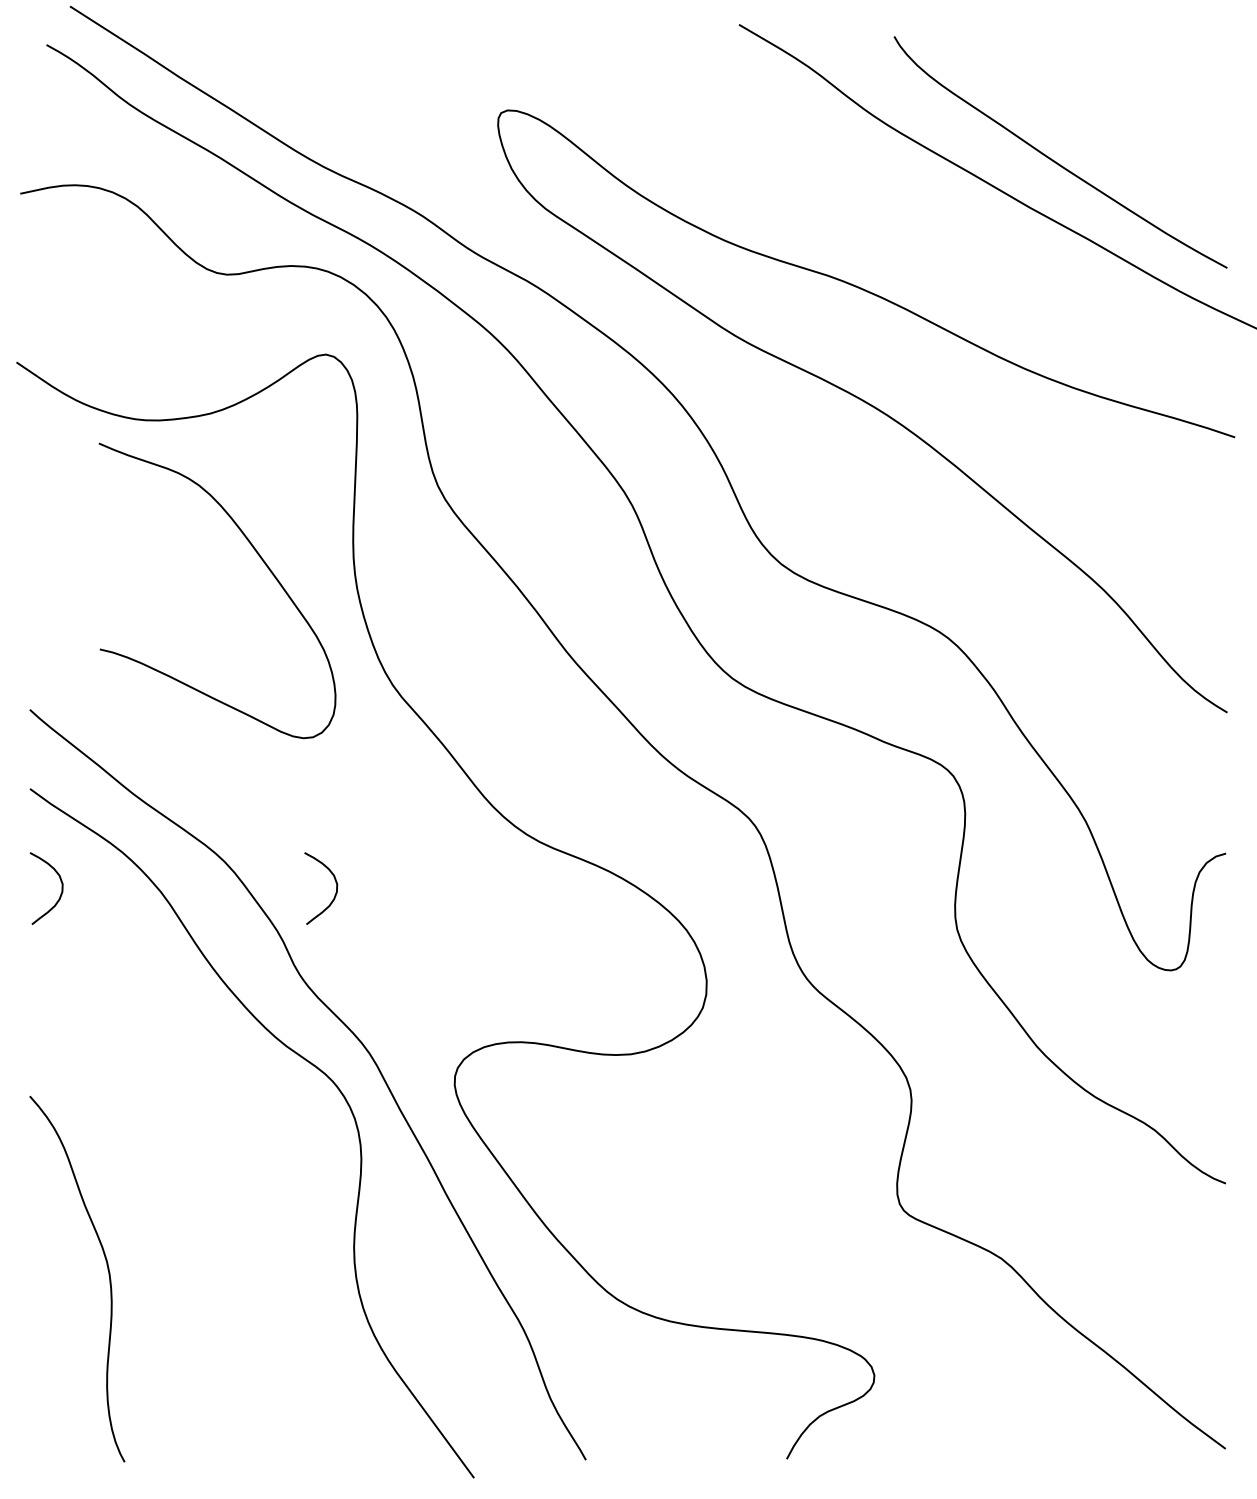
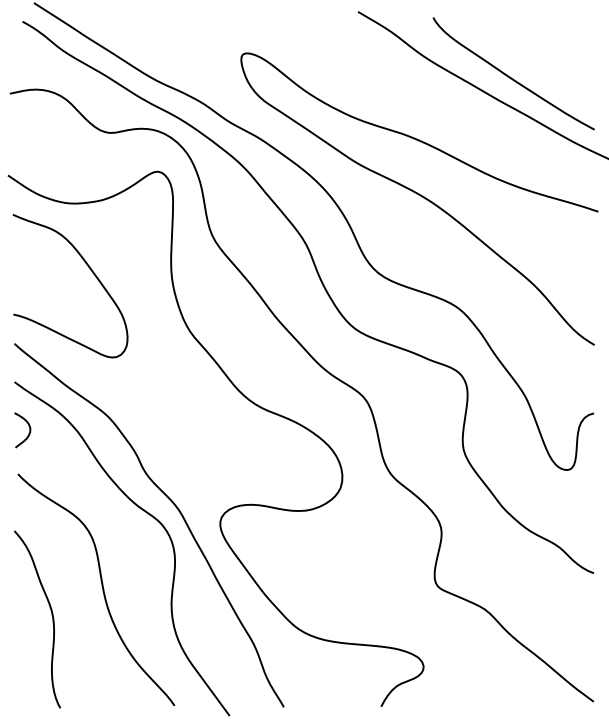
curve: (256, 556) -> (89, 269), moved
curve: (333, 895) -> (161, 433), removed
curve: (209, 1210) -> (101, 586), added

